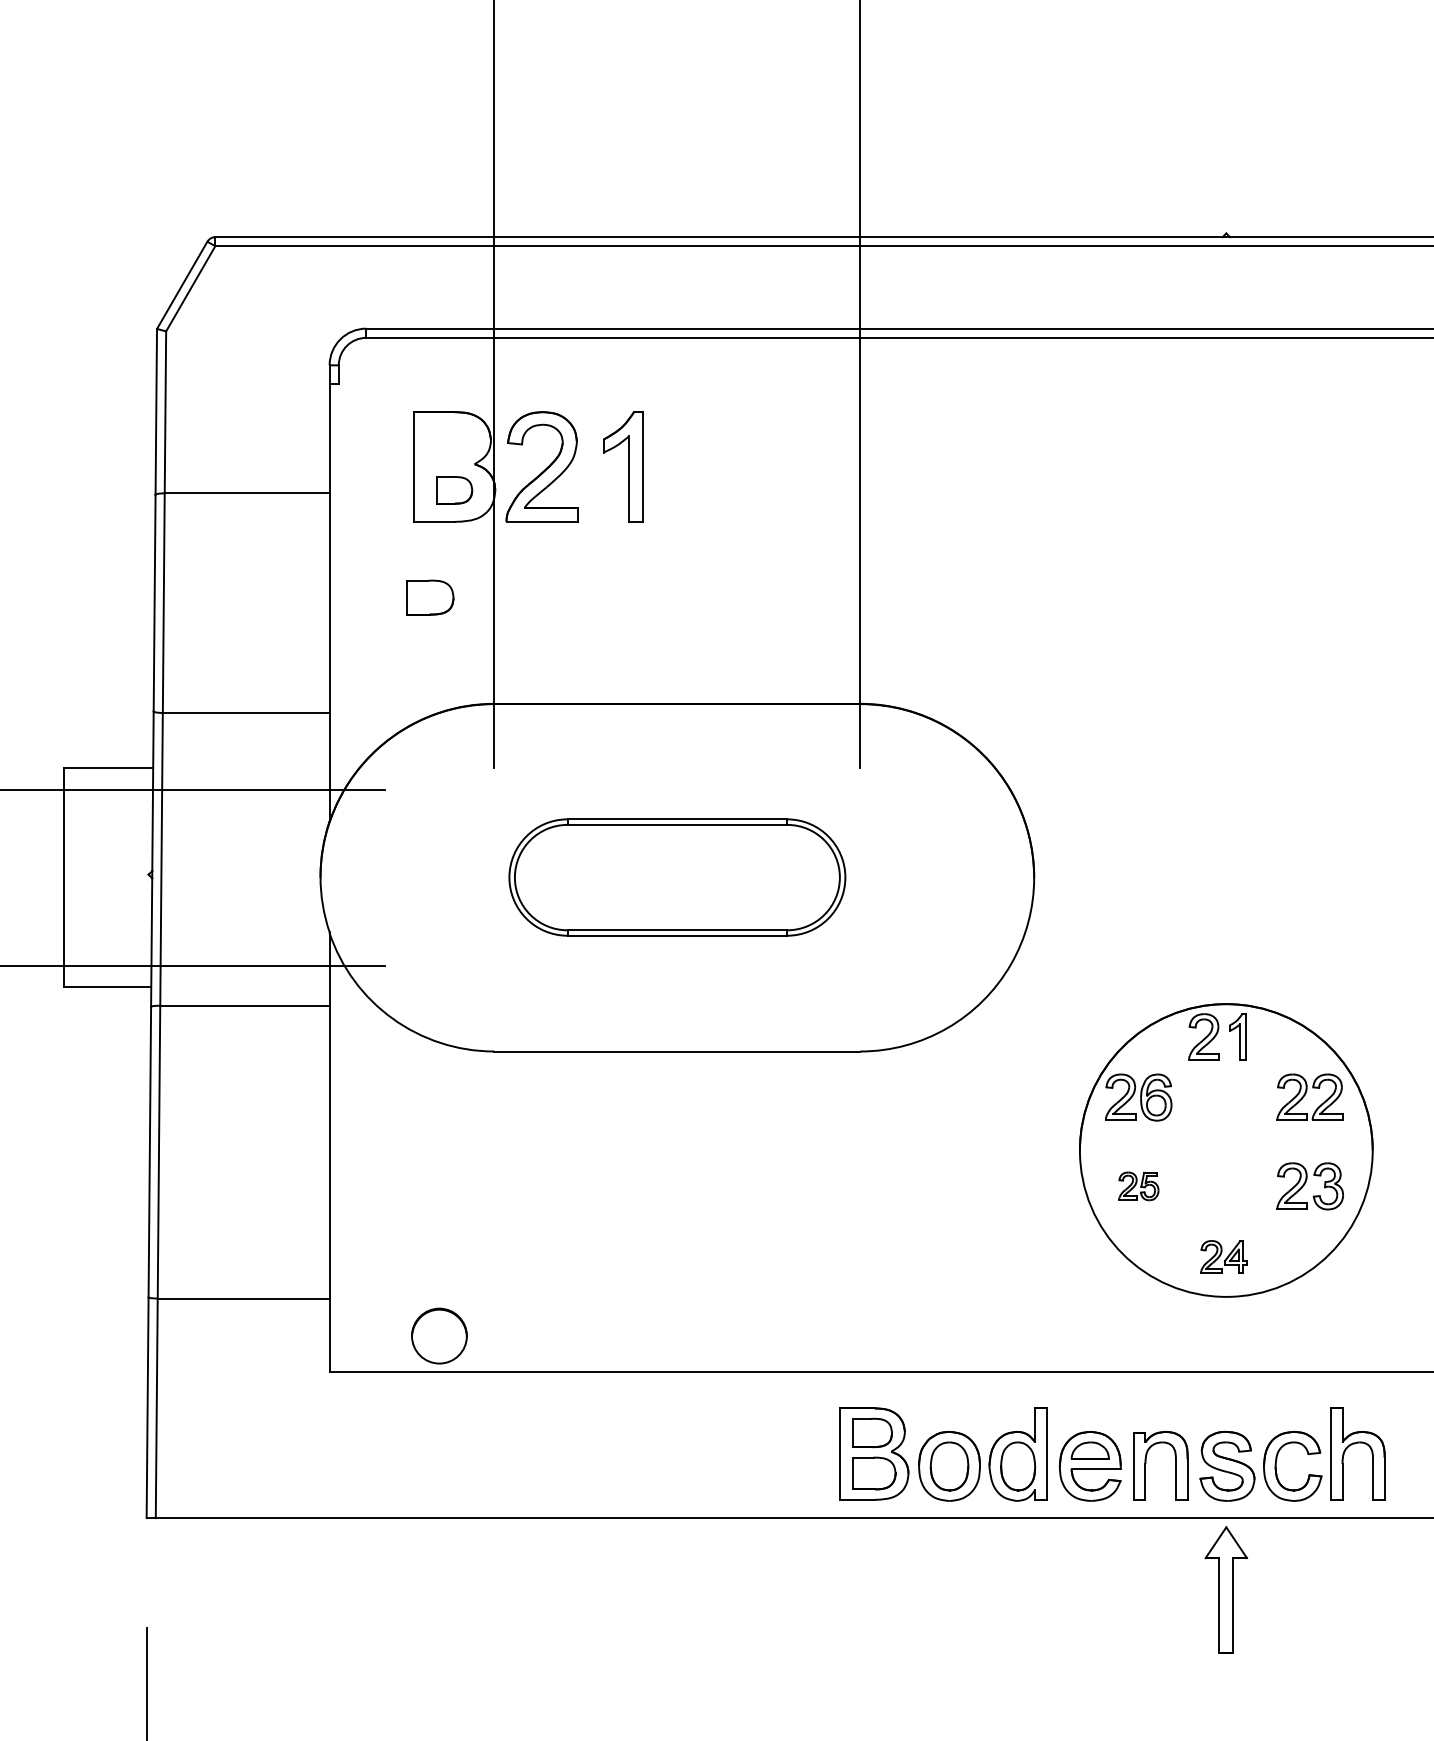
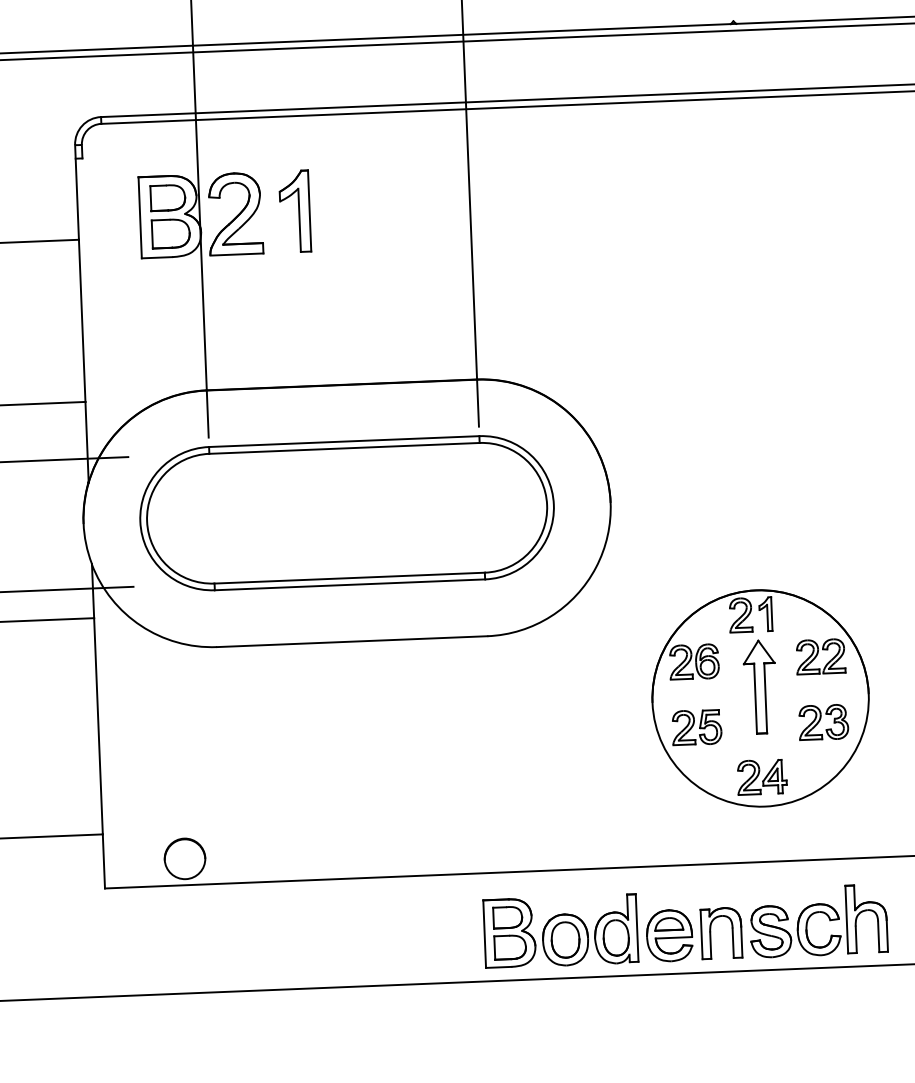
part: (454, 490) -> (171, 233), size x1.43
part: (430, 597) -> (168, 197), moved
part: (677, 877) -> (347, 513), size x1.67
part: (1138, 1186) -> (696, 727), size x1.67
part: (1223, 1256) -> (761, 776), size x1.43
part: (1226, 1589) -> (760, 686), moved

